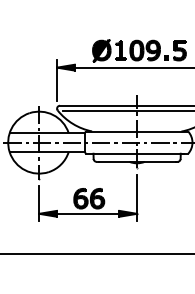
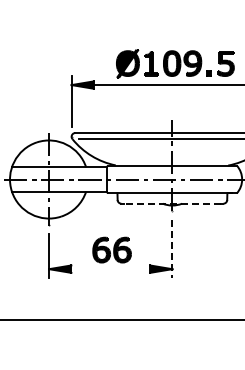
line: (136, 161) -> (171, 203), solid -> dashed
line: (137, 198) -> (172, 249), solid -> dashed
line: (87, 214) -> (110, 269), removed

